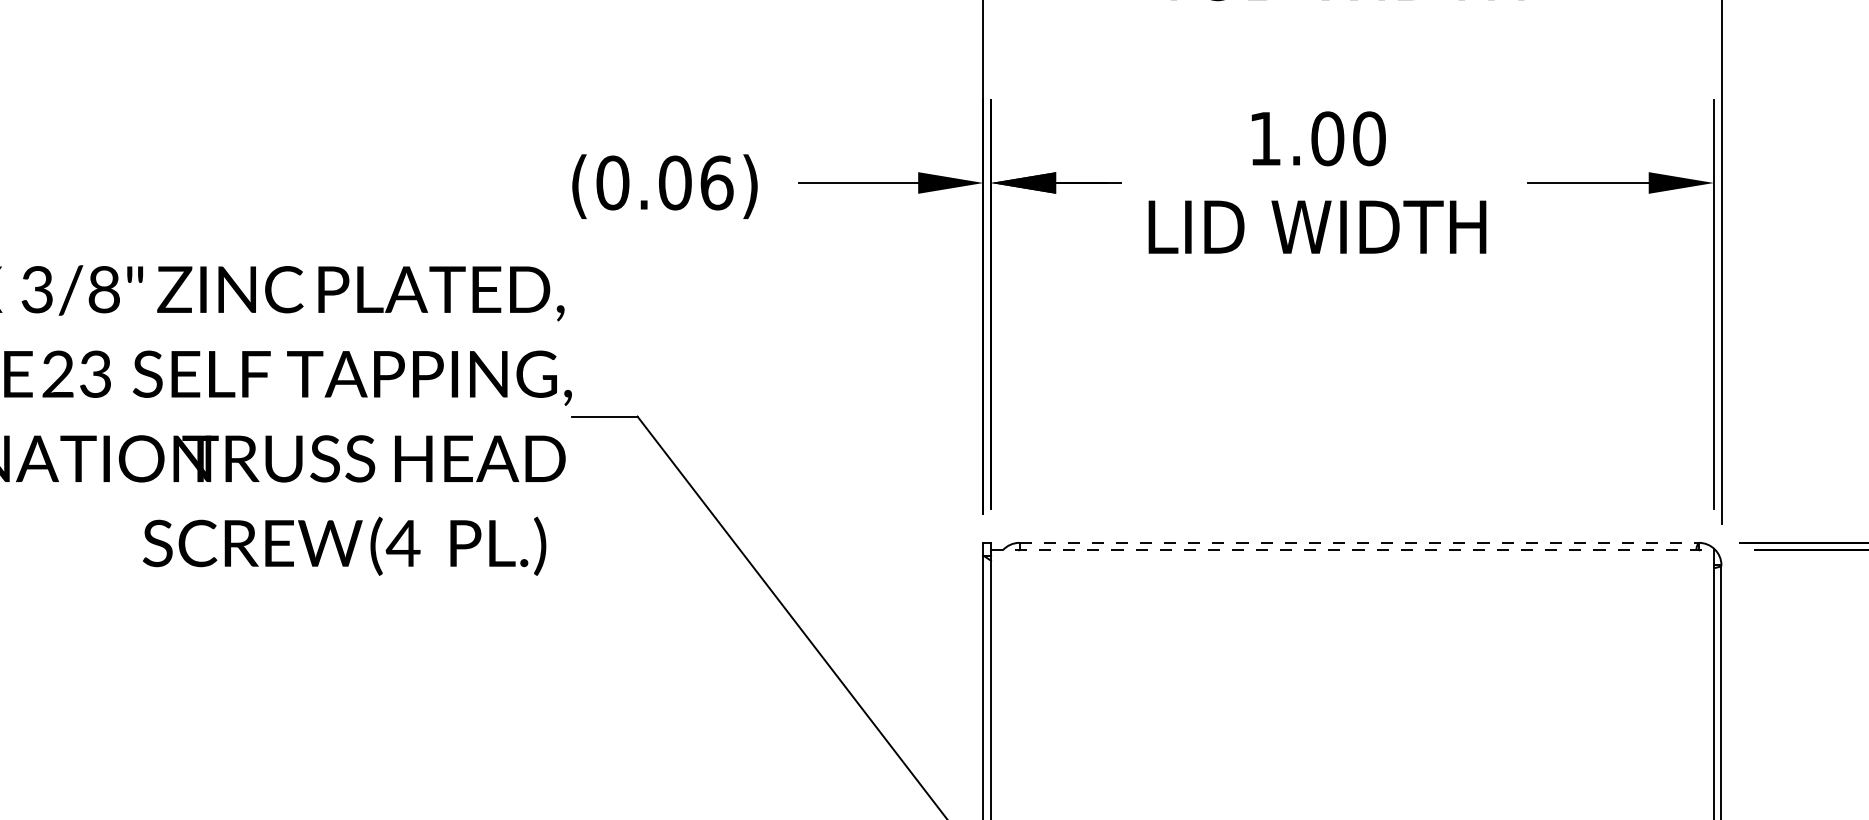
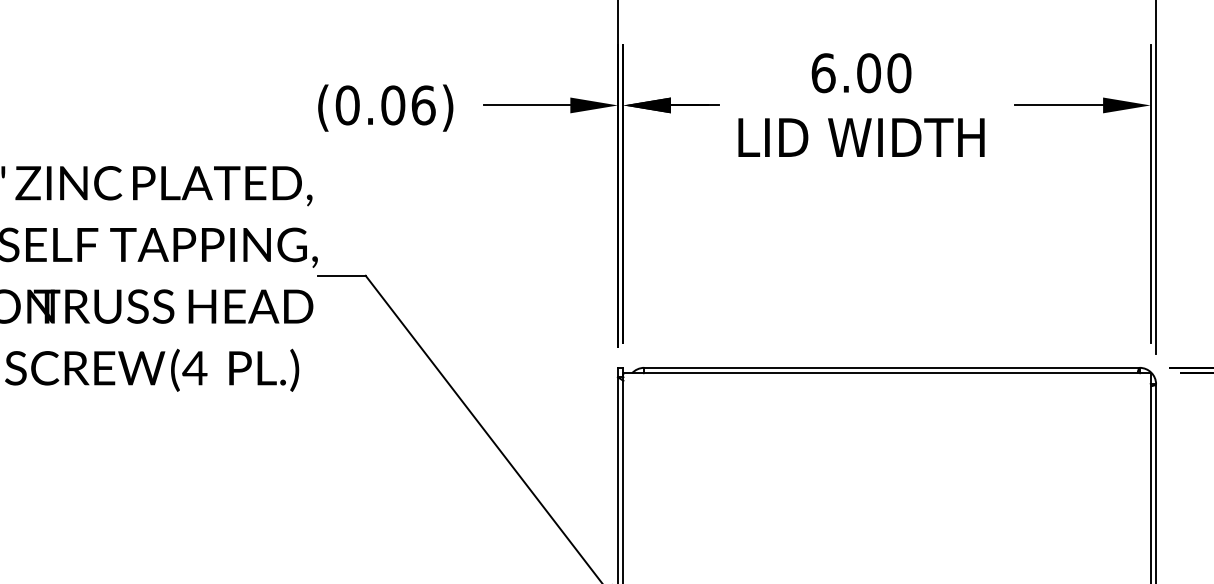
text: (1265, 138) -> (823, 72), 1.00 -> 6.00
line: (1359, 542) -> (892, 367), dashed -> solid
line: (1352, 550) -> (887, 373), dashed -> solid

